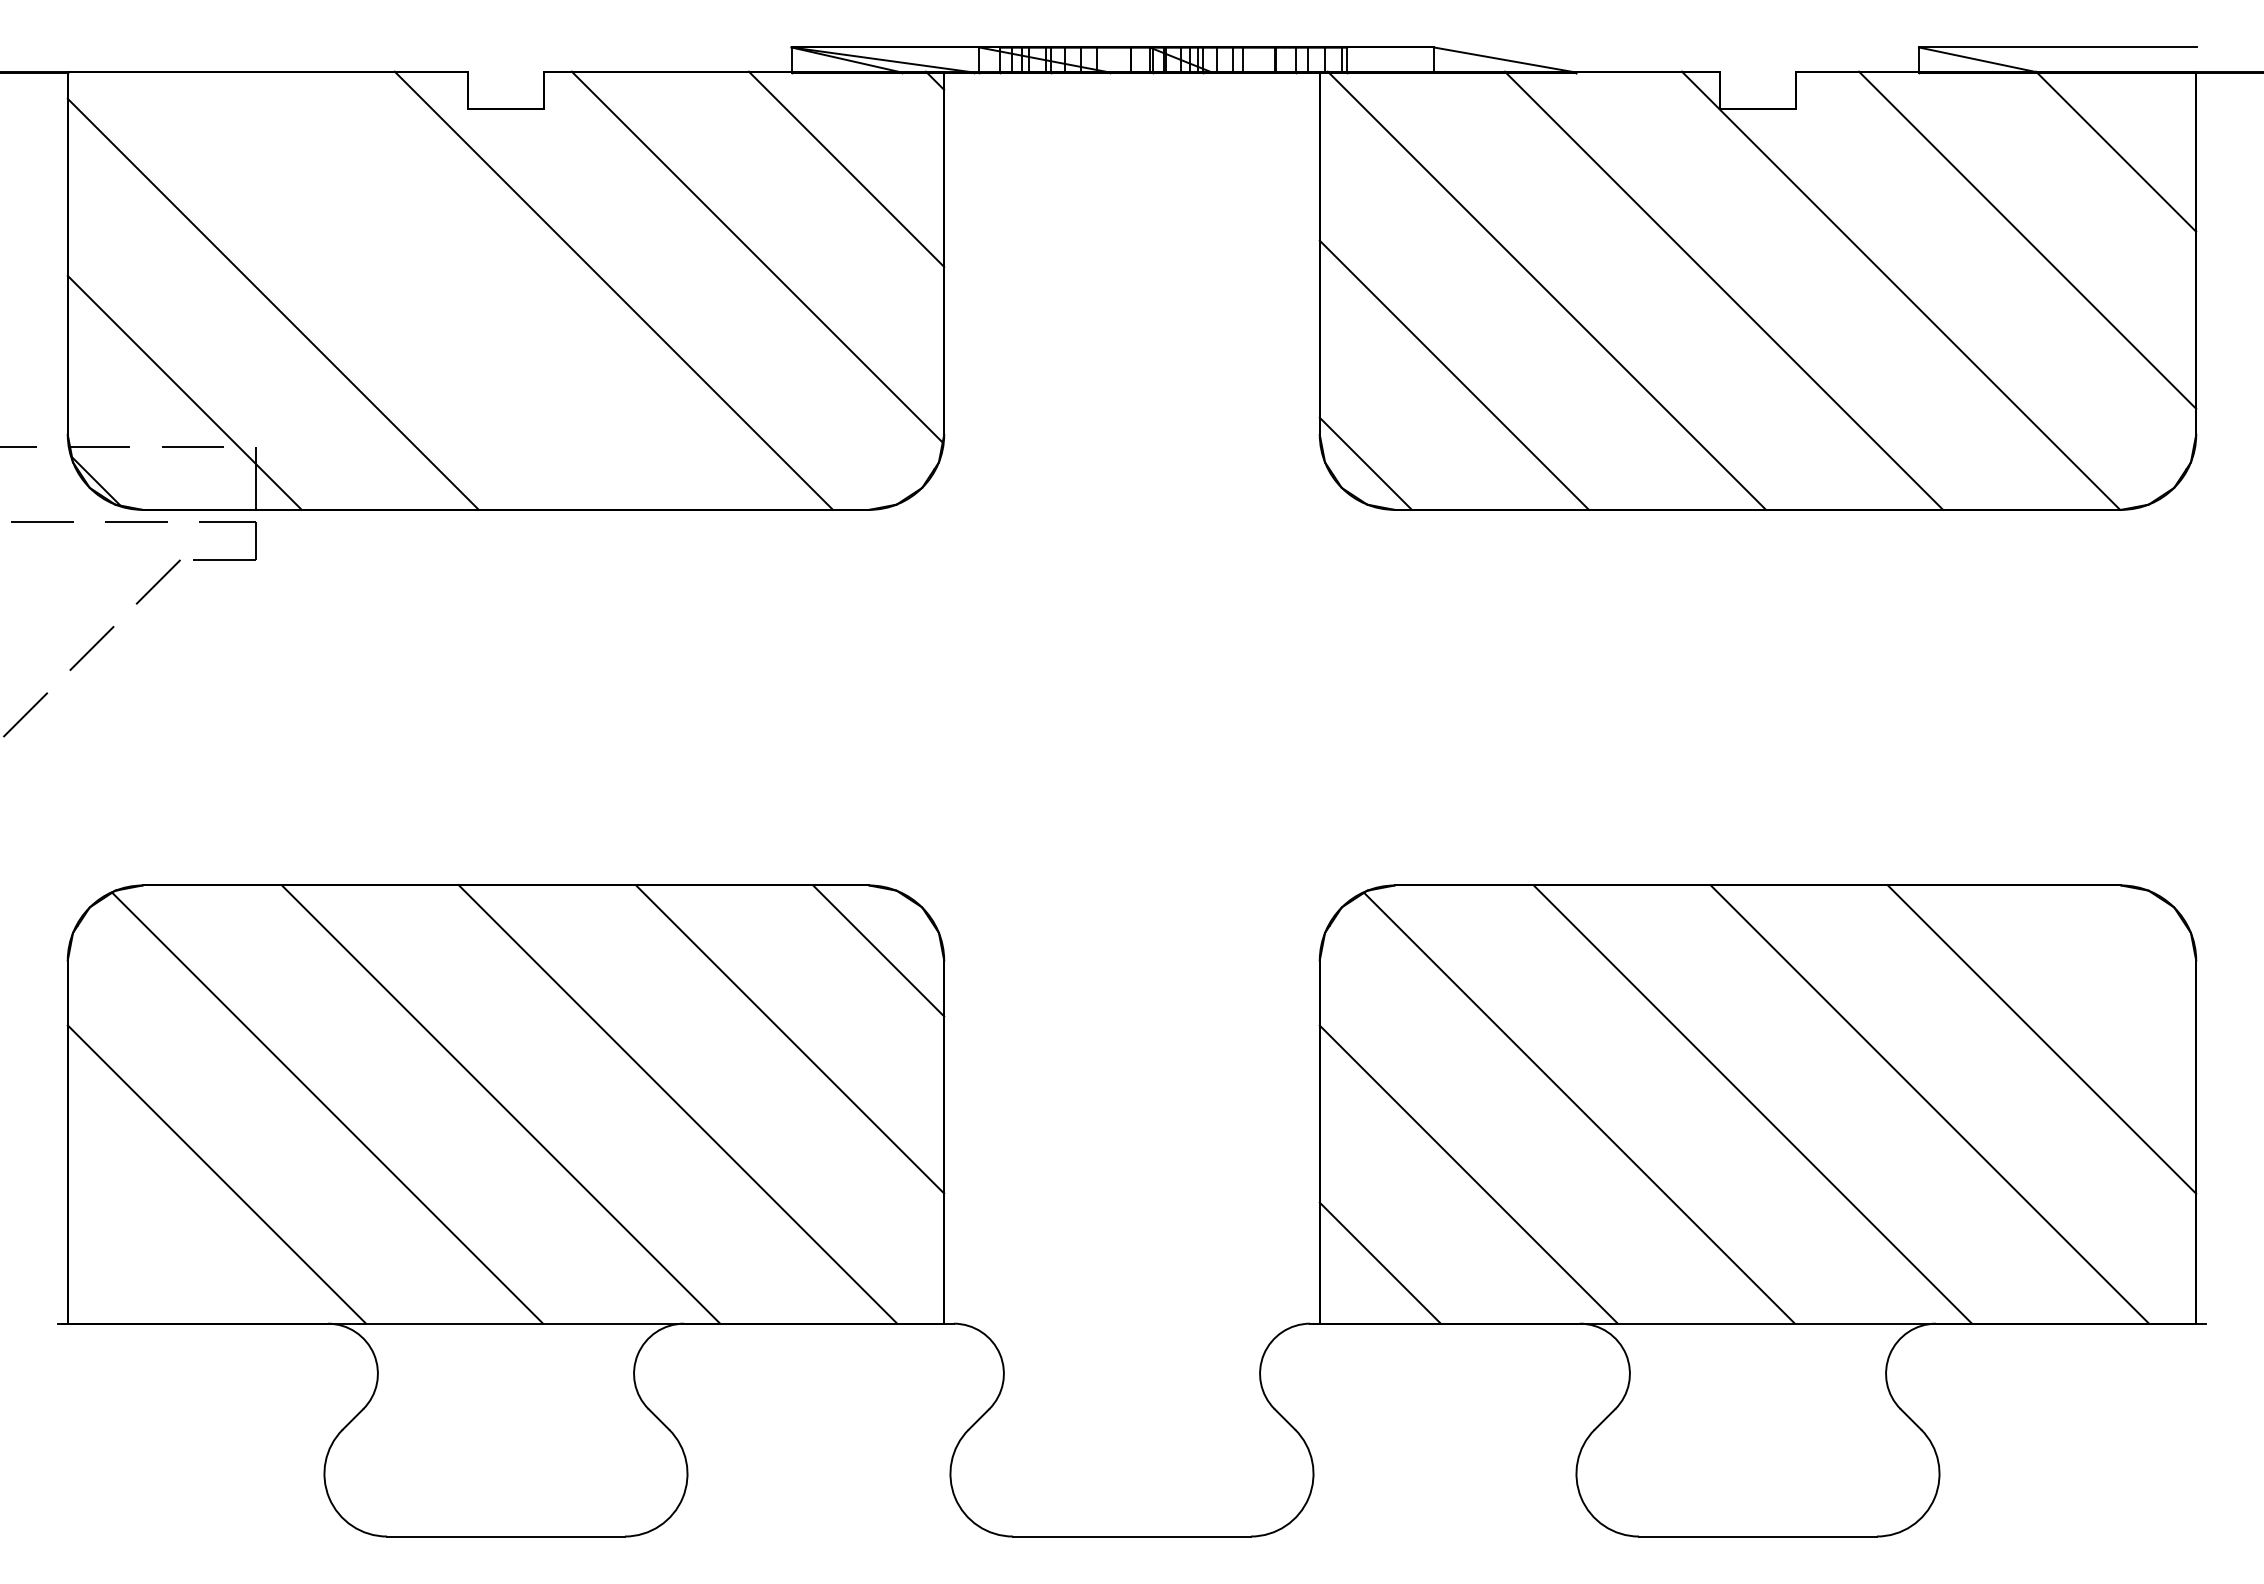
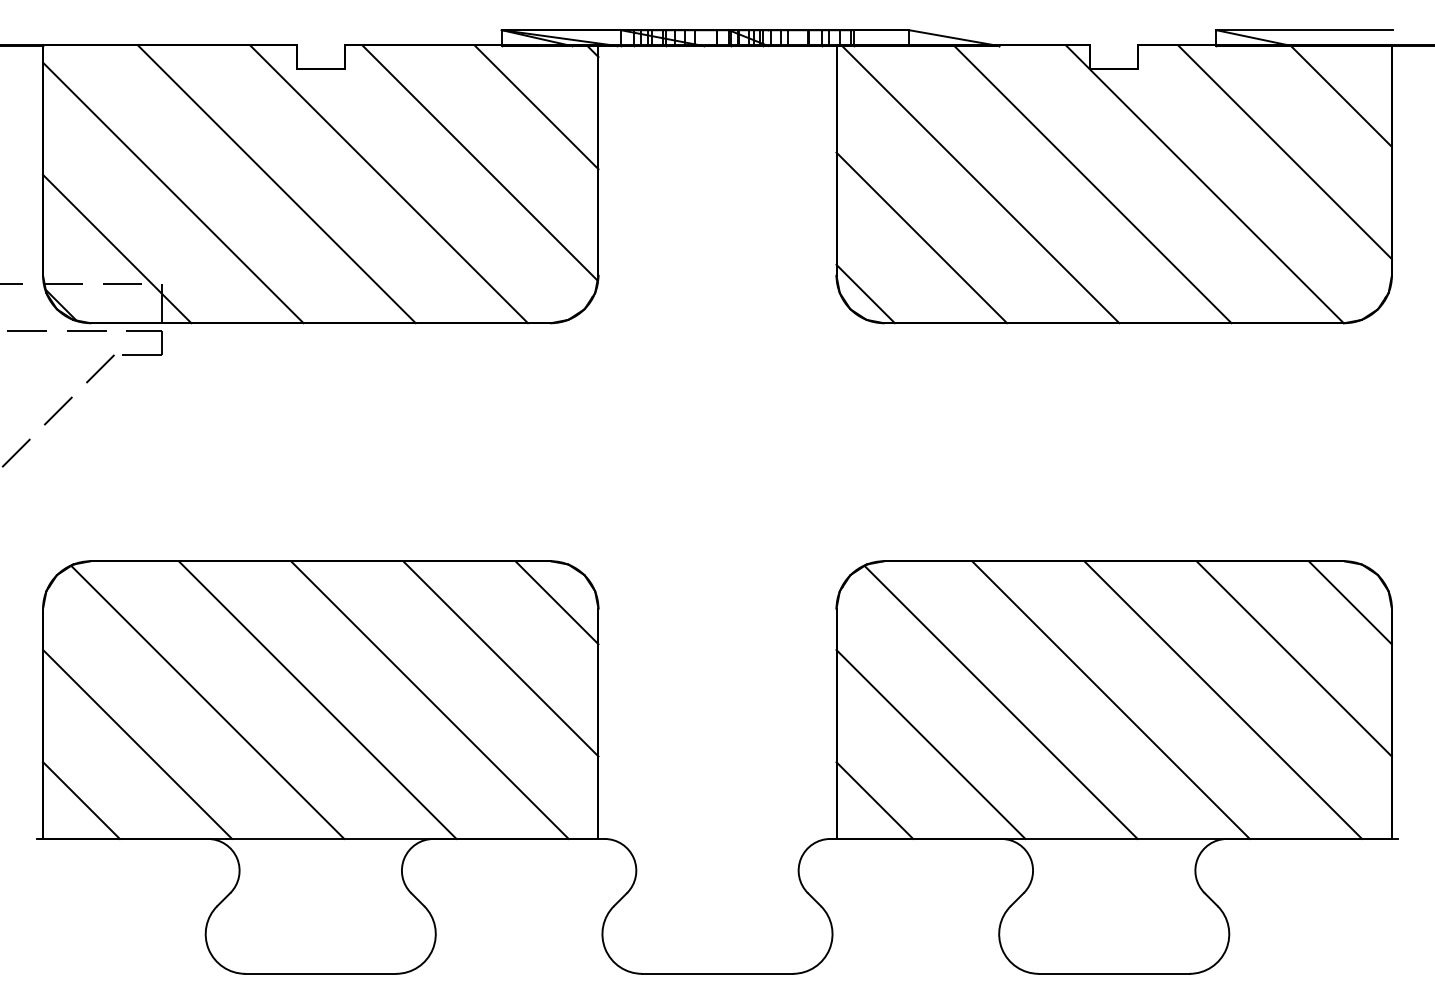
line: (436, 291) -> (276, 184), added
line: (2129, 950) -> (1349, 602), added
line: (128, 1263) -> (81, 800), added

